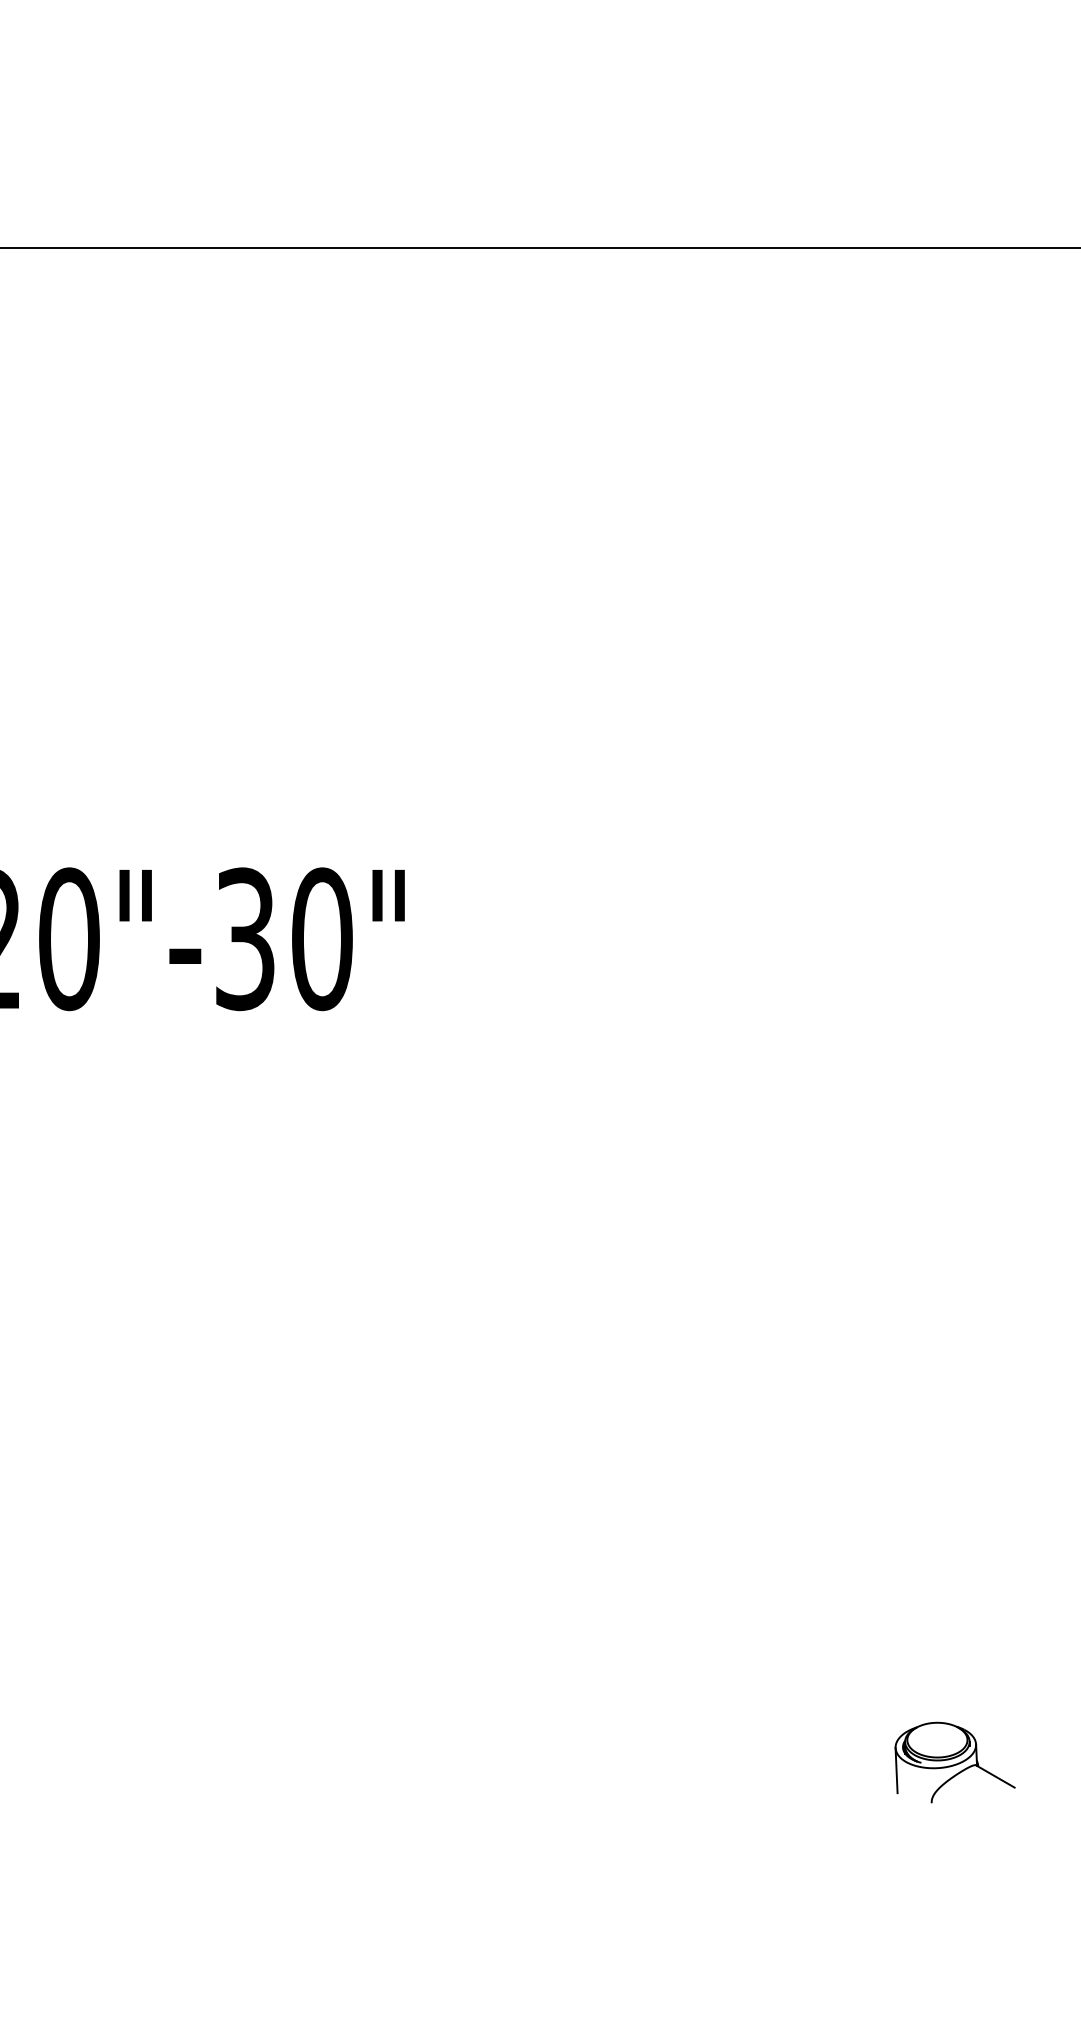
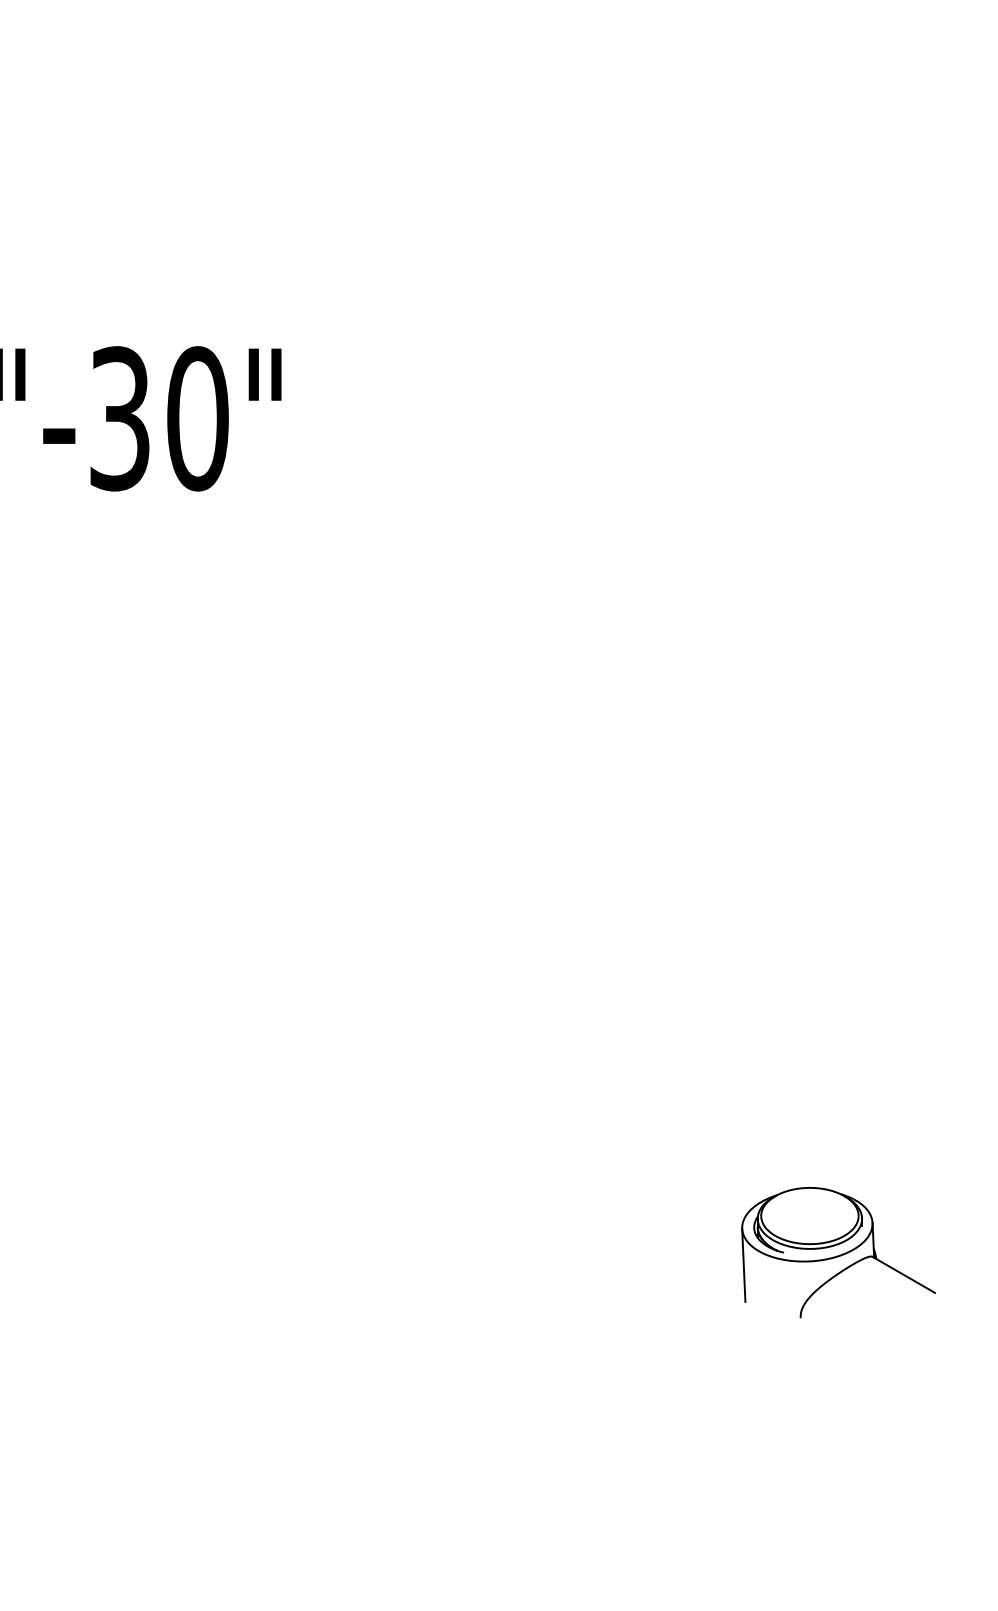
part: (954, 1762) -> (837, 1252), size x1.6

